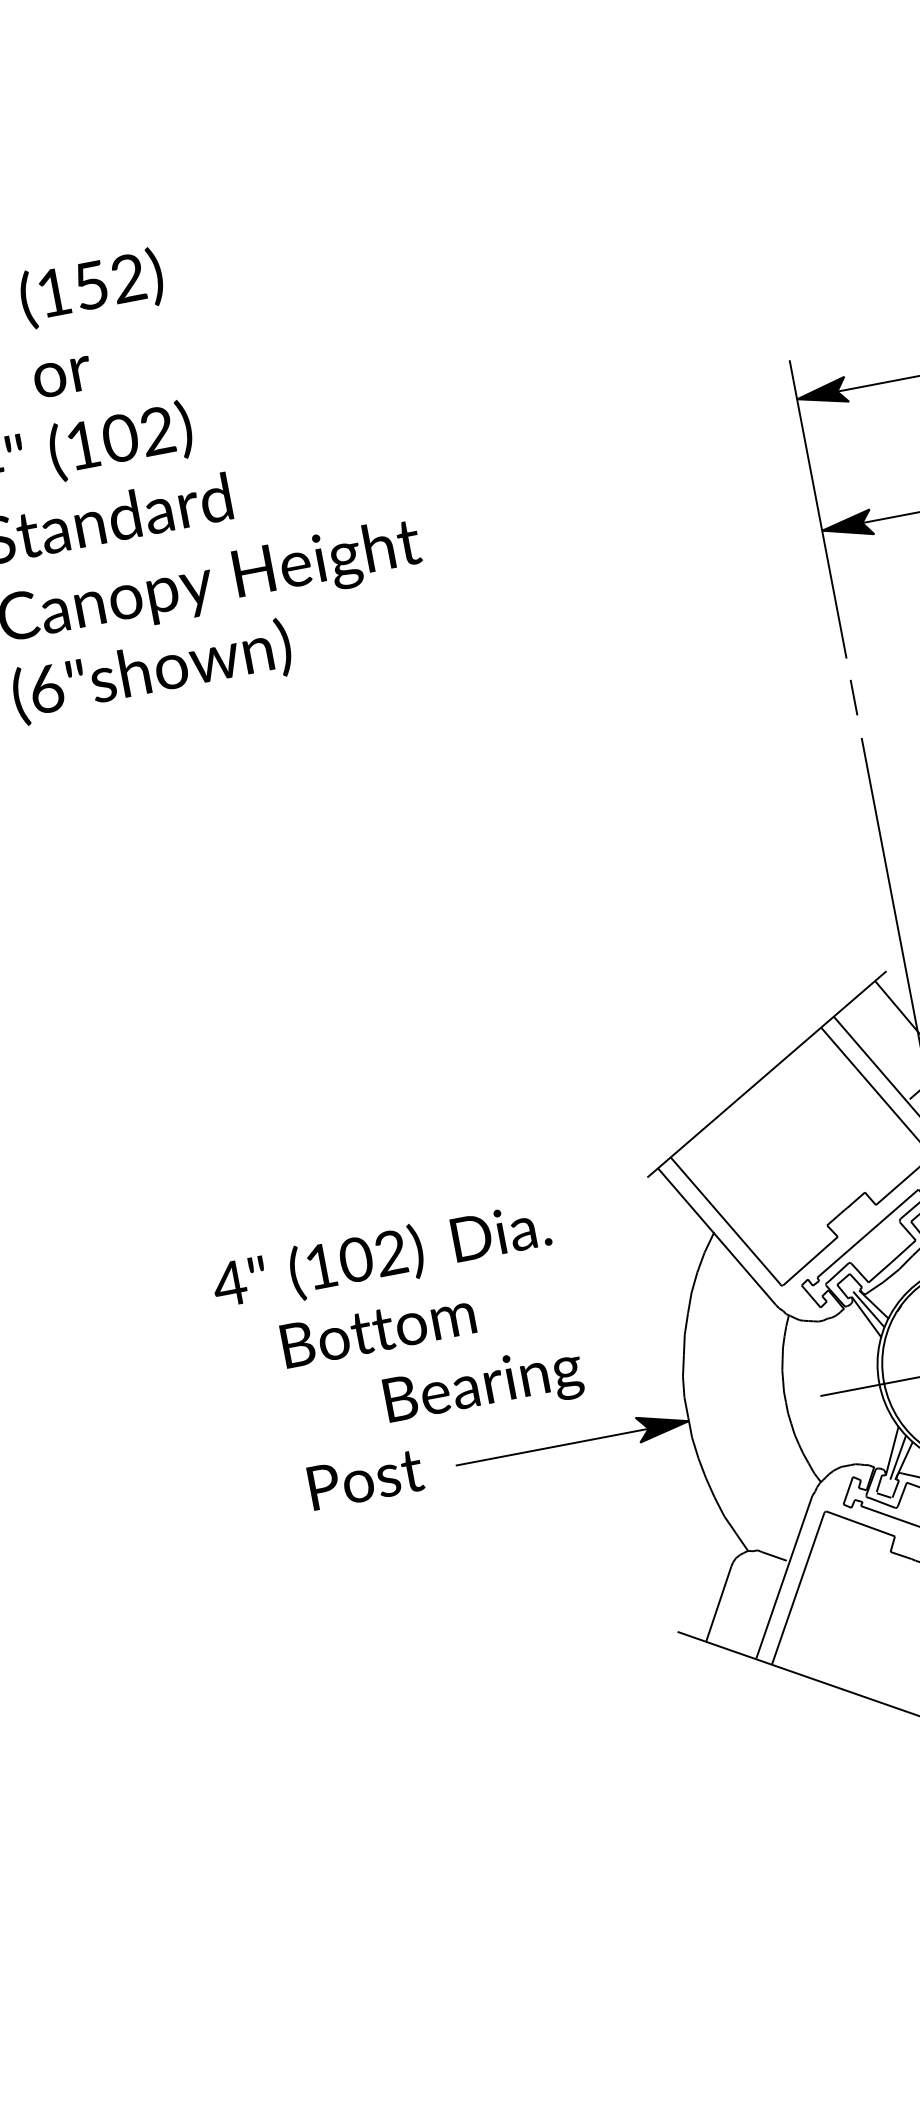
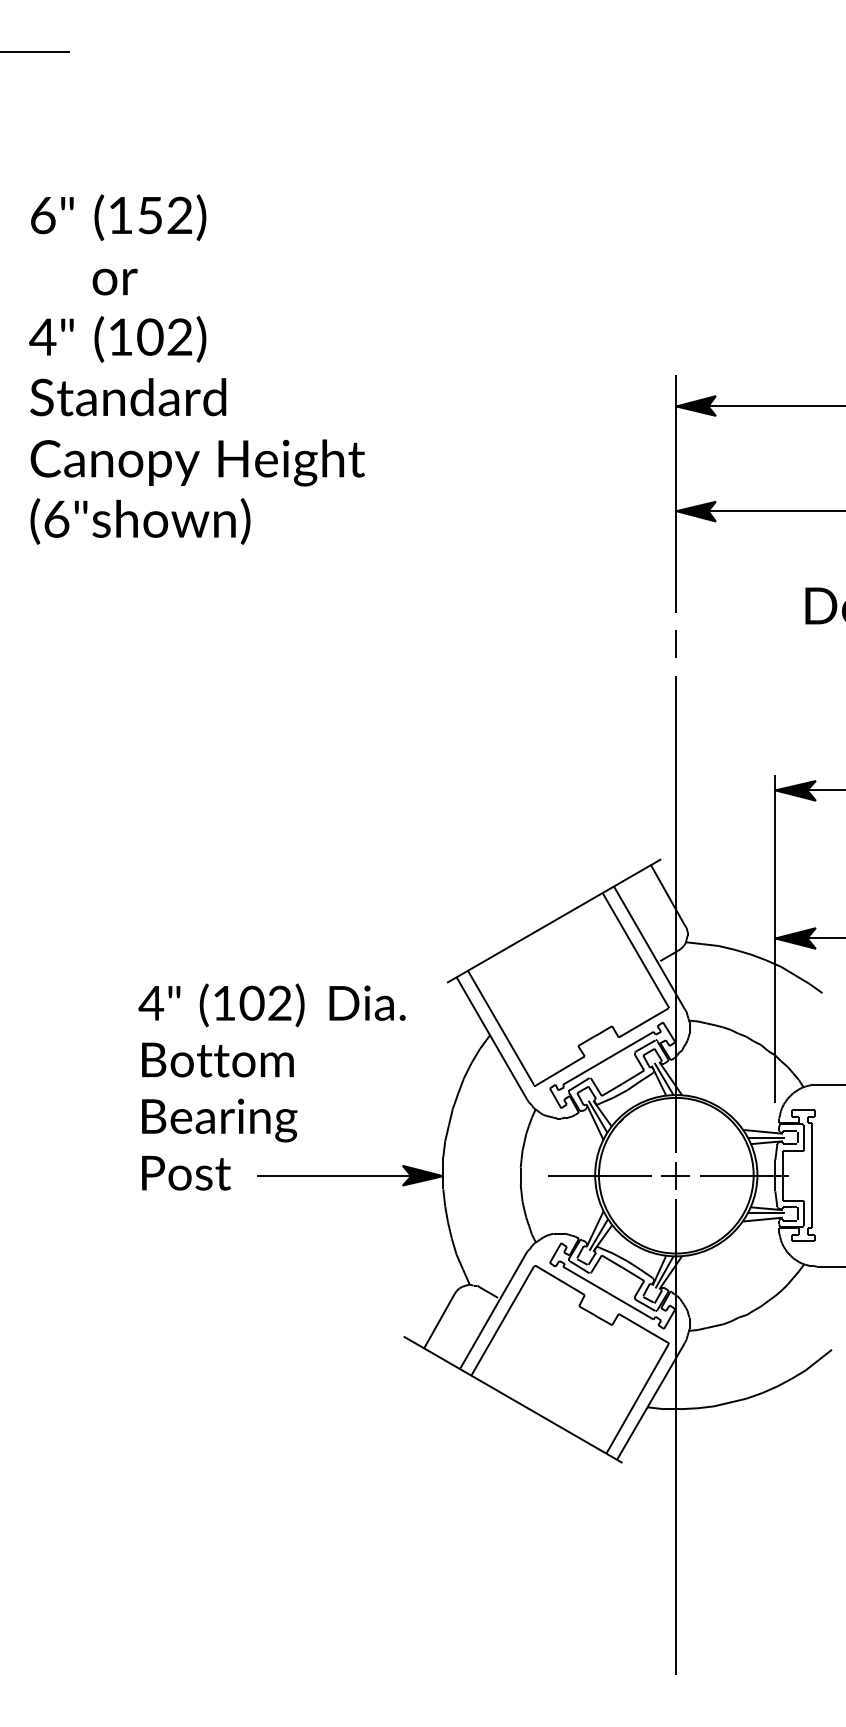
text: (380, 1257) -> (271, 1005), moved
text: (483, 1387) -> (219, 1120), moved

